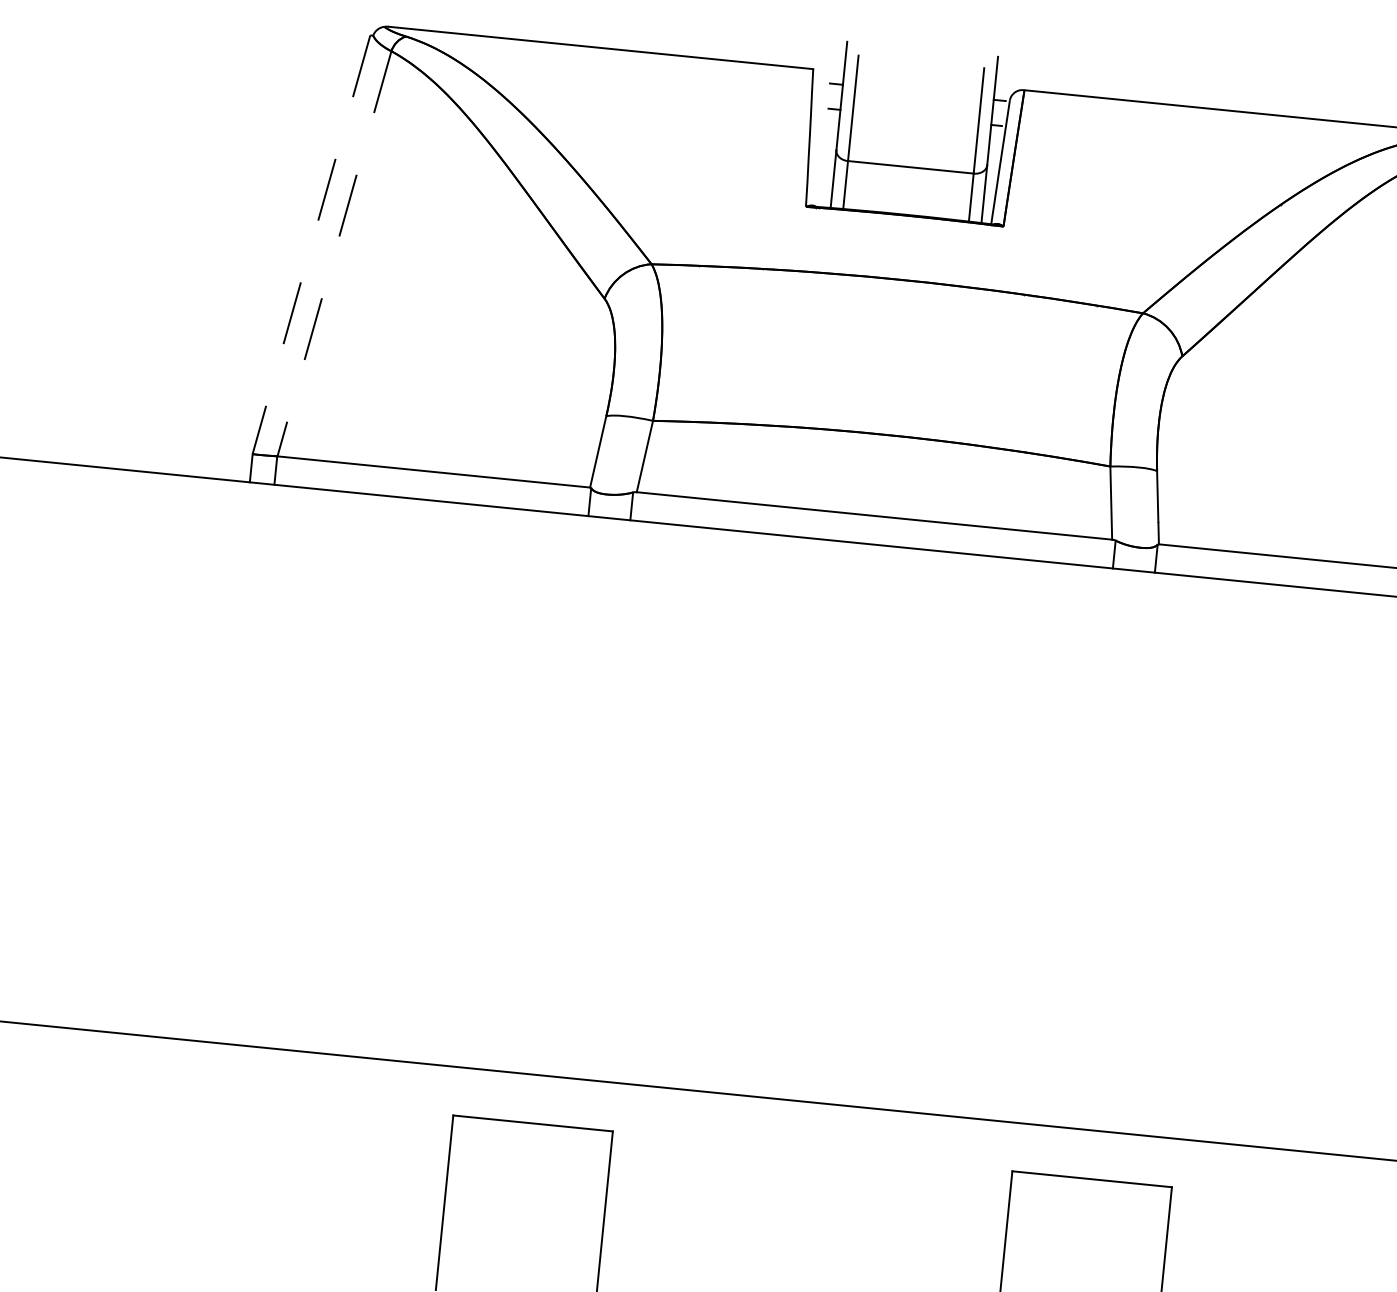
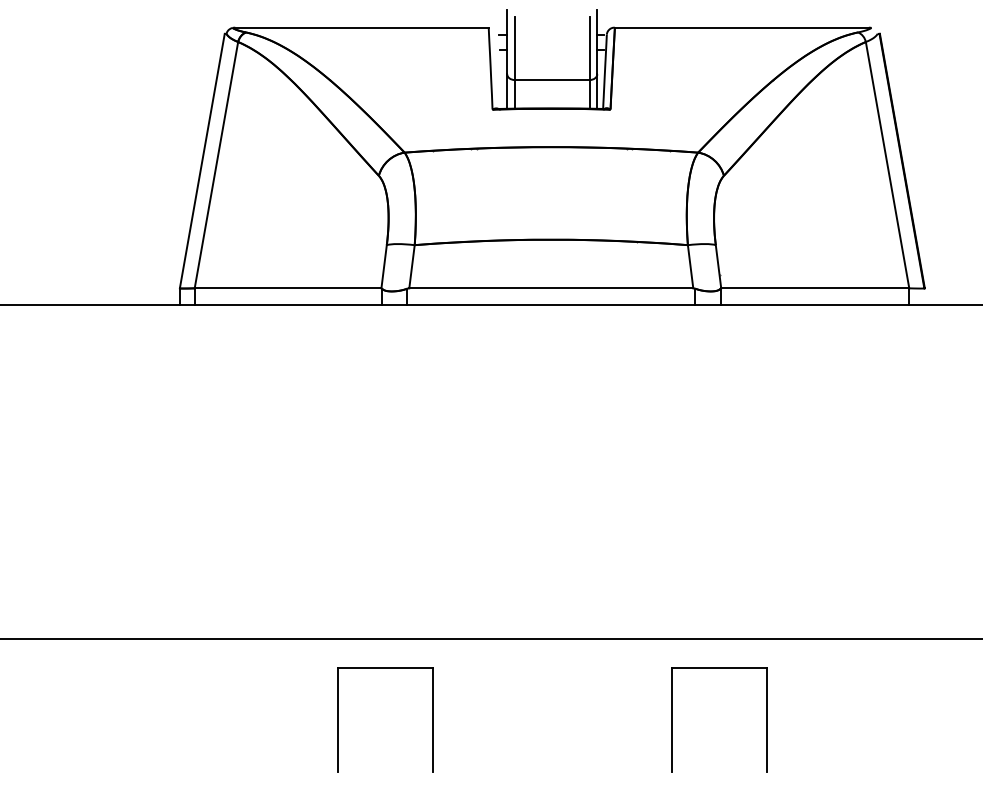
line: (311, 245) -> (202, 161), dashed -> solid
line: (334, 254) -> (216, 165), dashed -> solid

